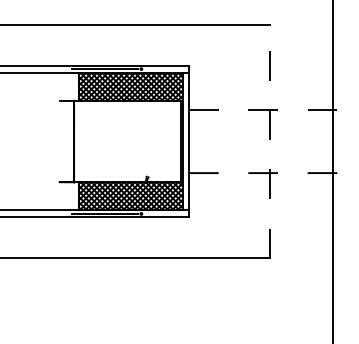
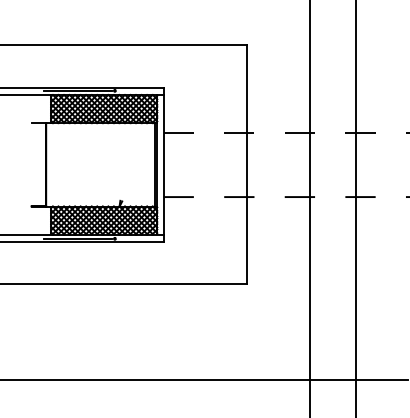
line: (270, 141) -> (246, 164), dashed -> solid

